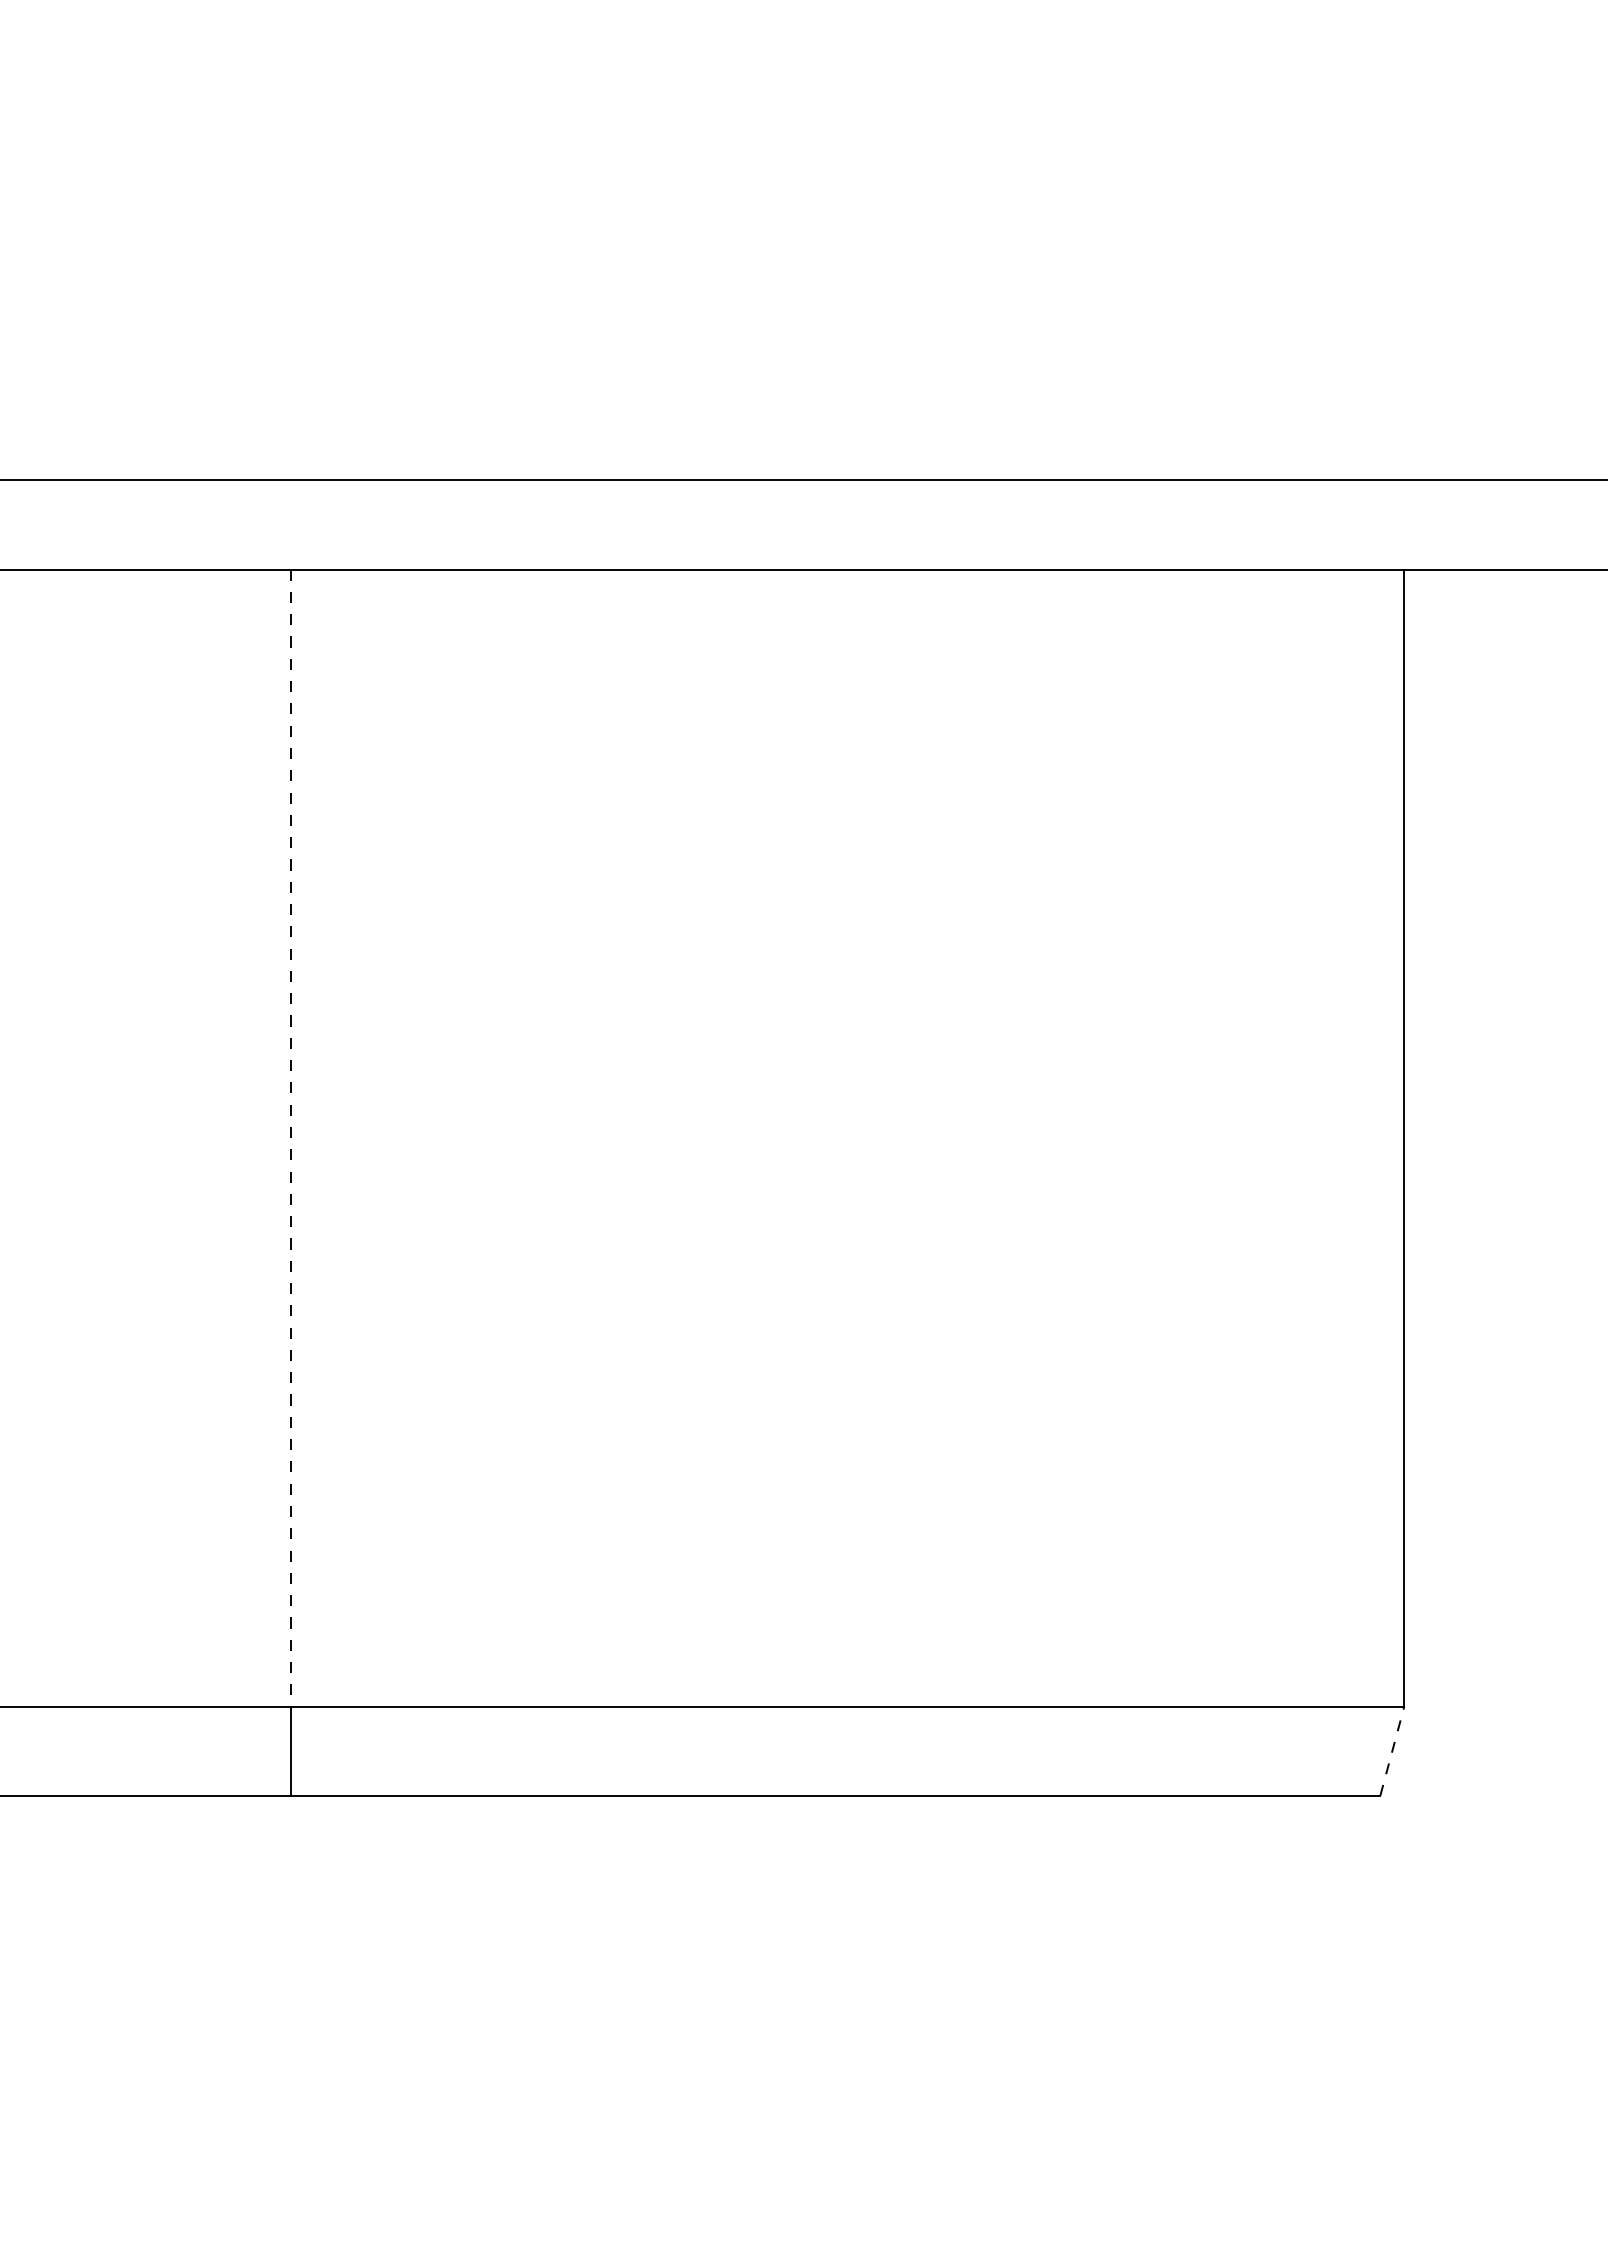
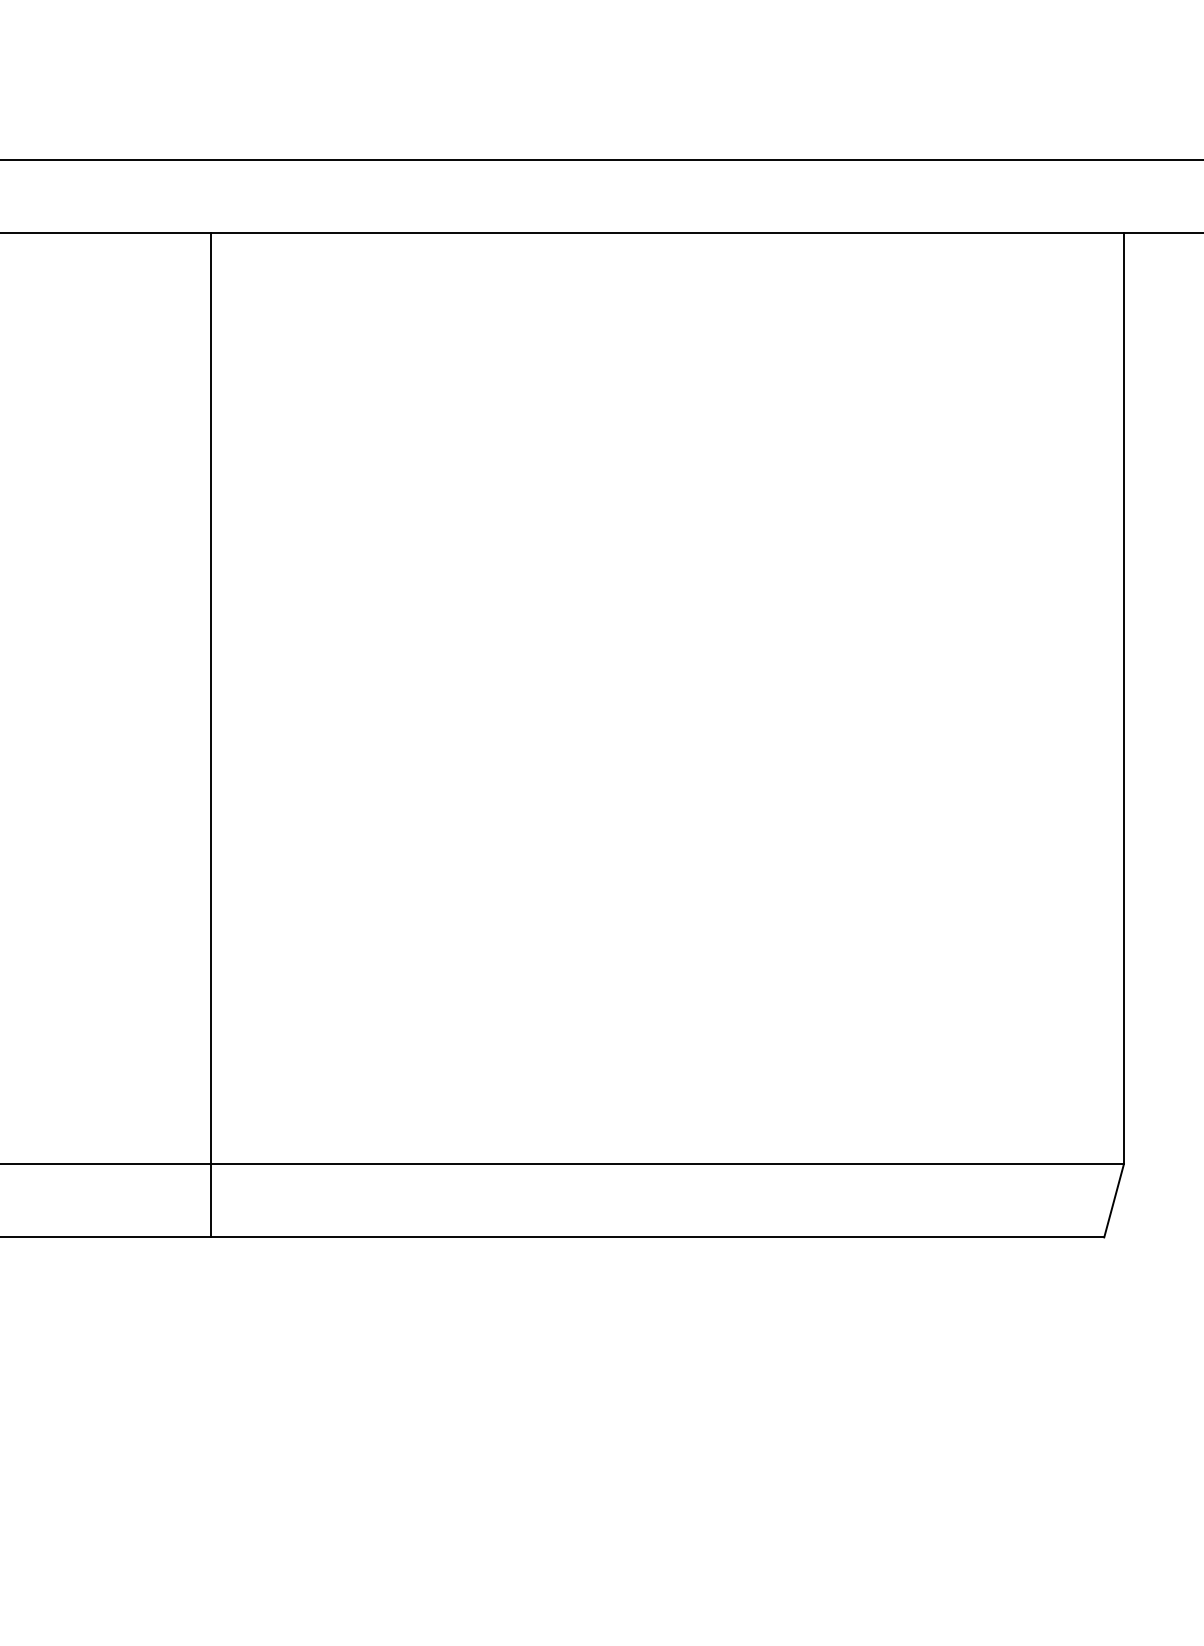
line: (290, 1138) -> (211, 698), dashed -> solid
line: (1392, 1750) -> (1114, 1200), dashed -> solid

